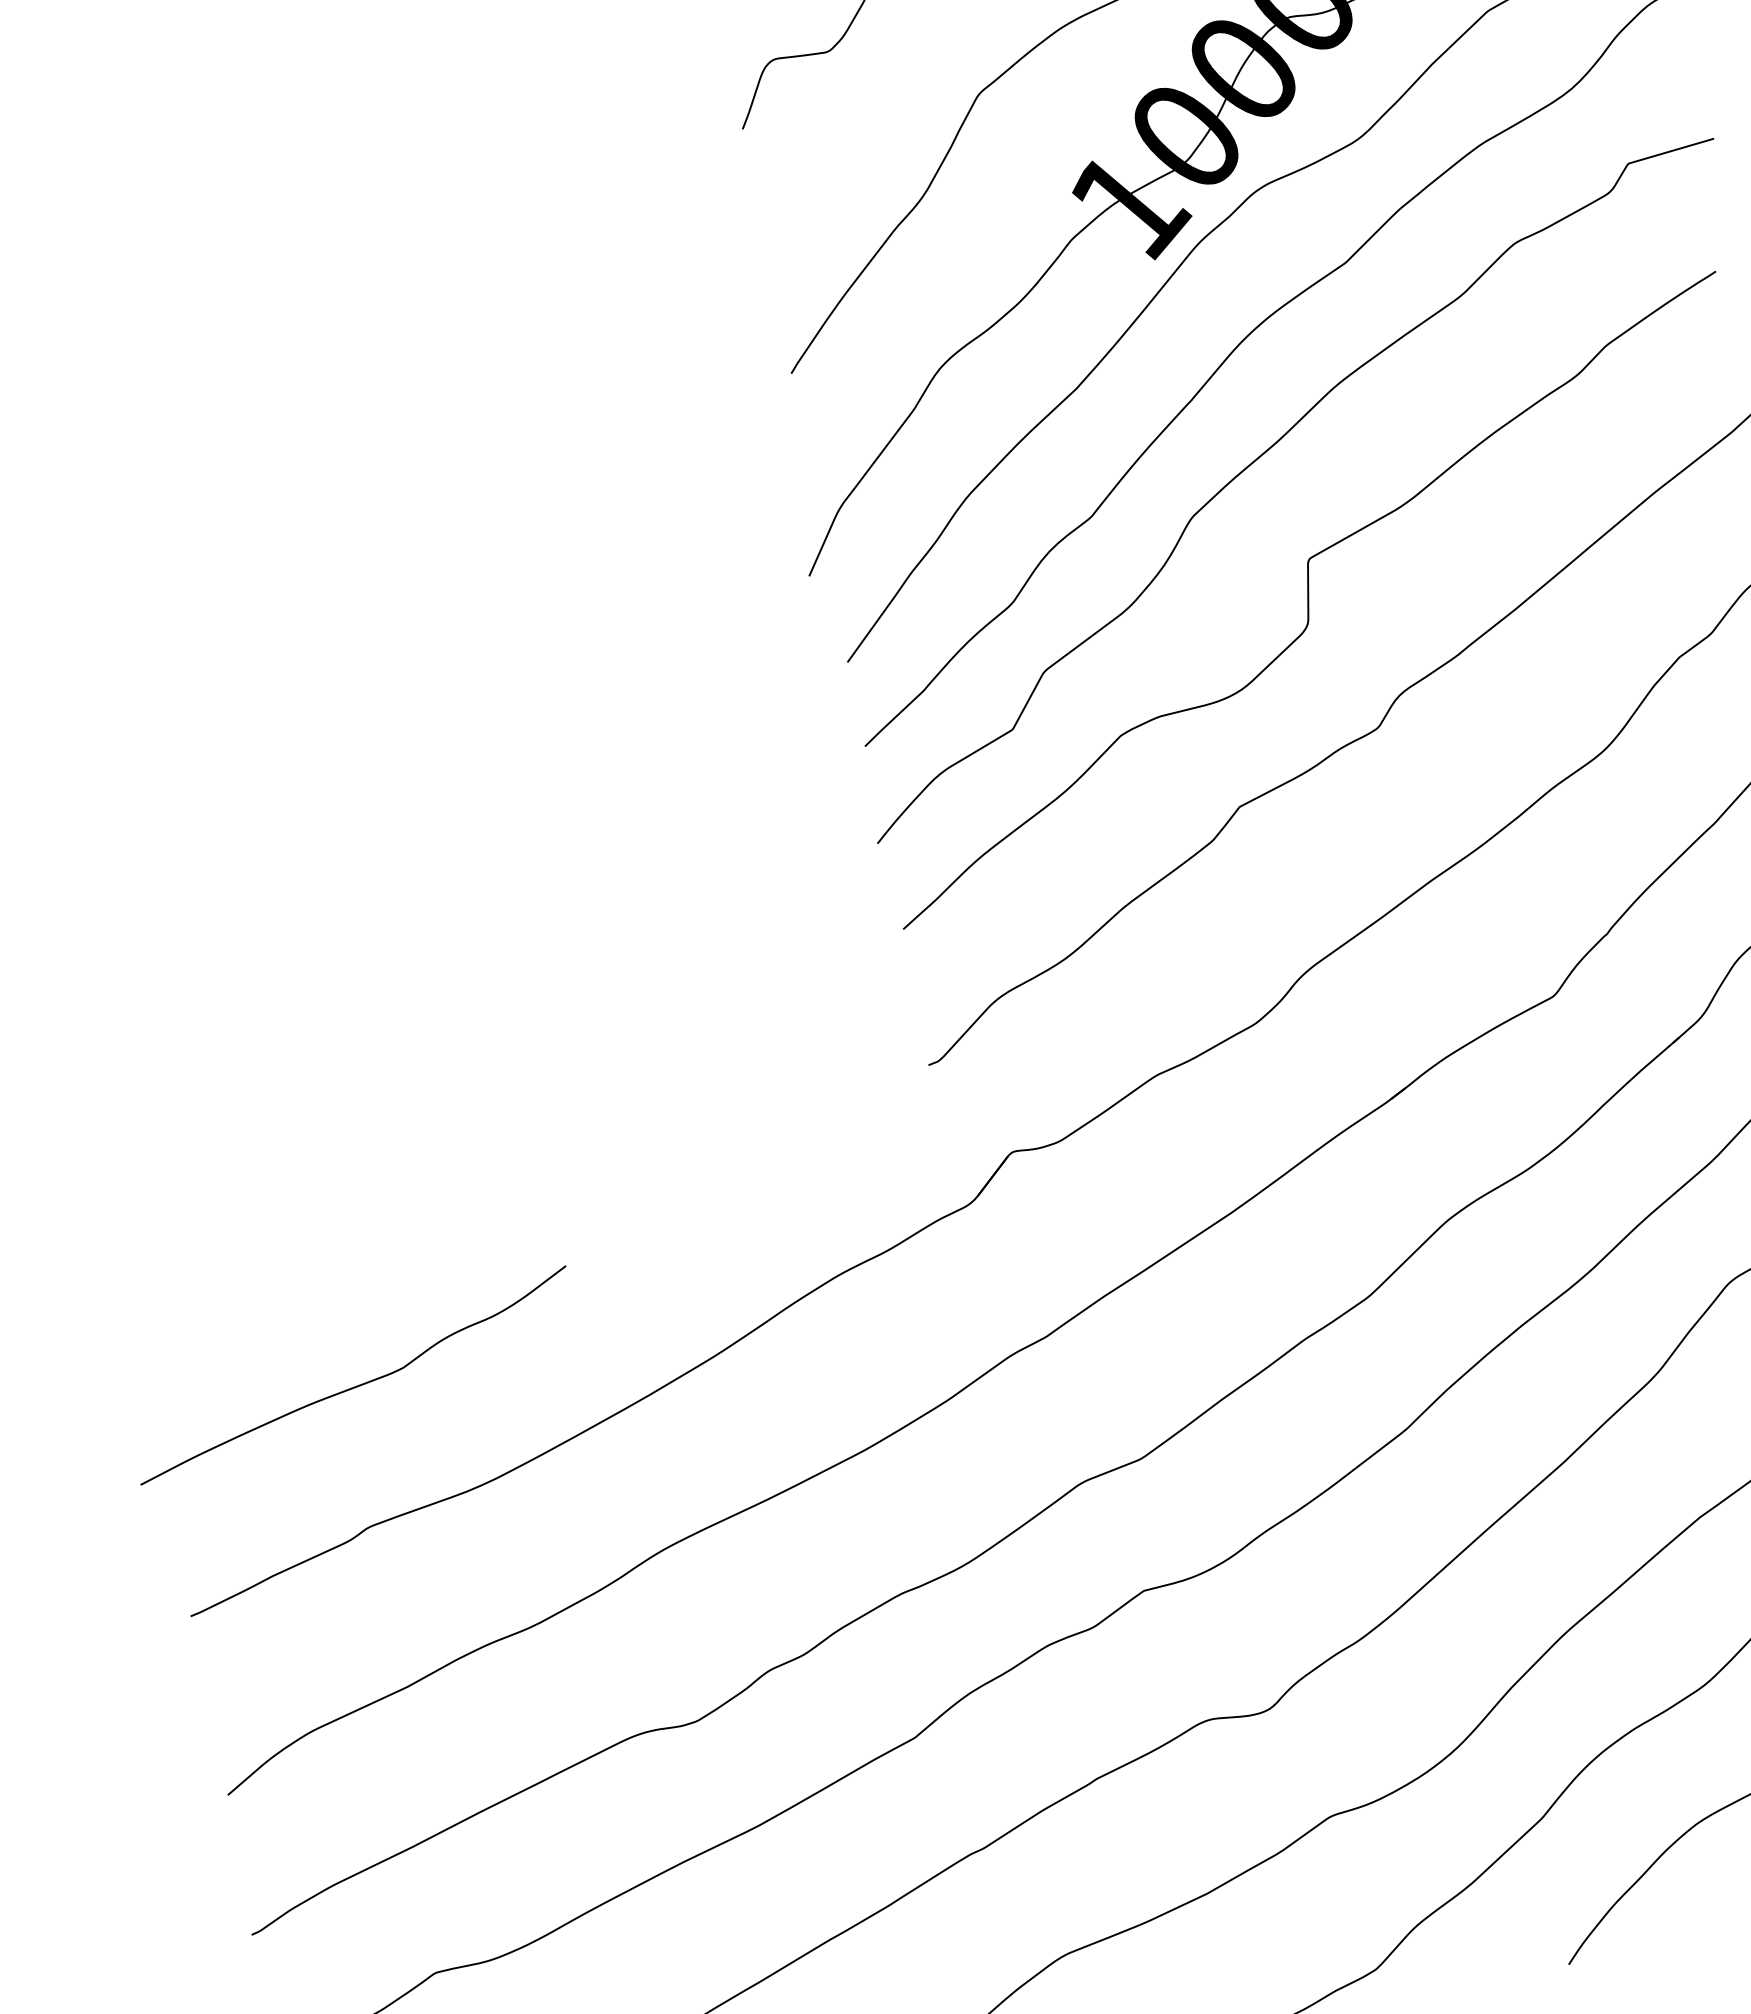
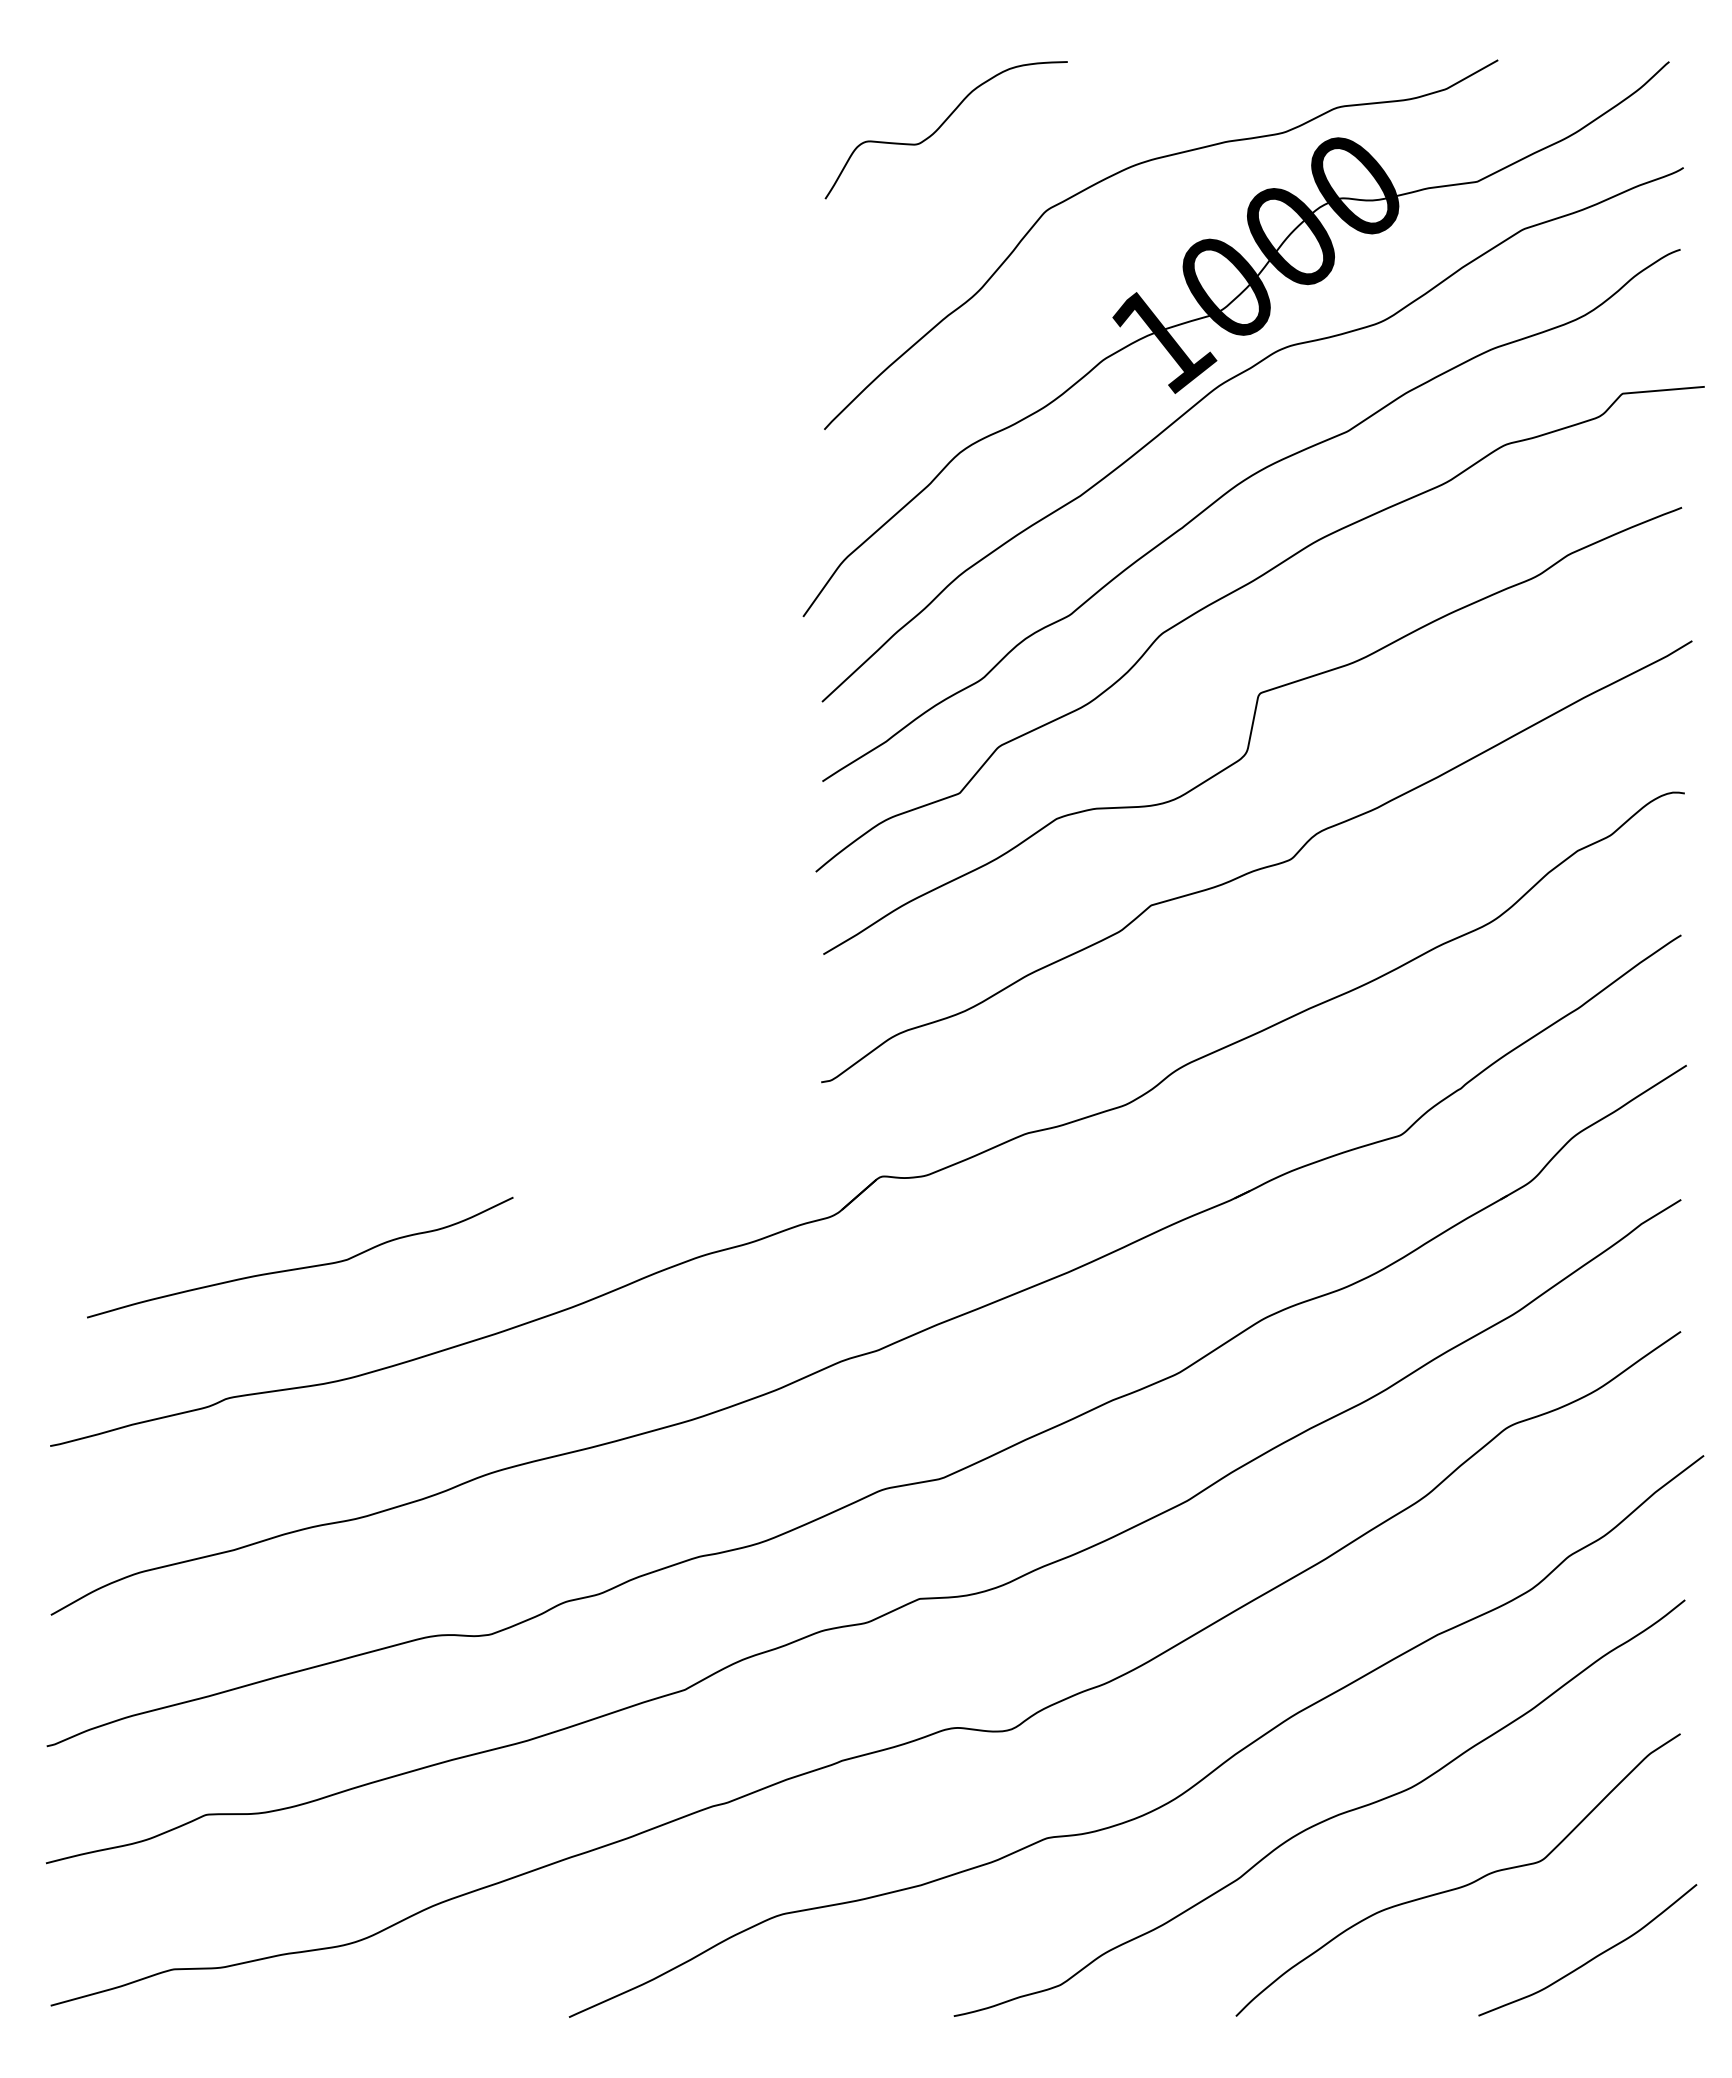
curve: (355, 1385) -> (300, 1267), moved

